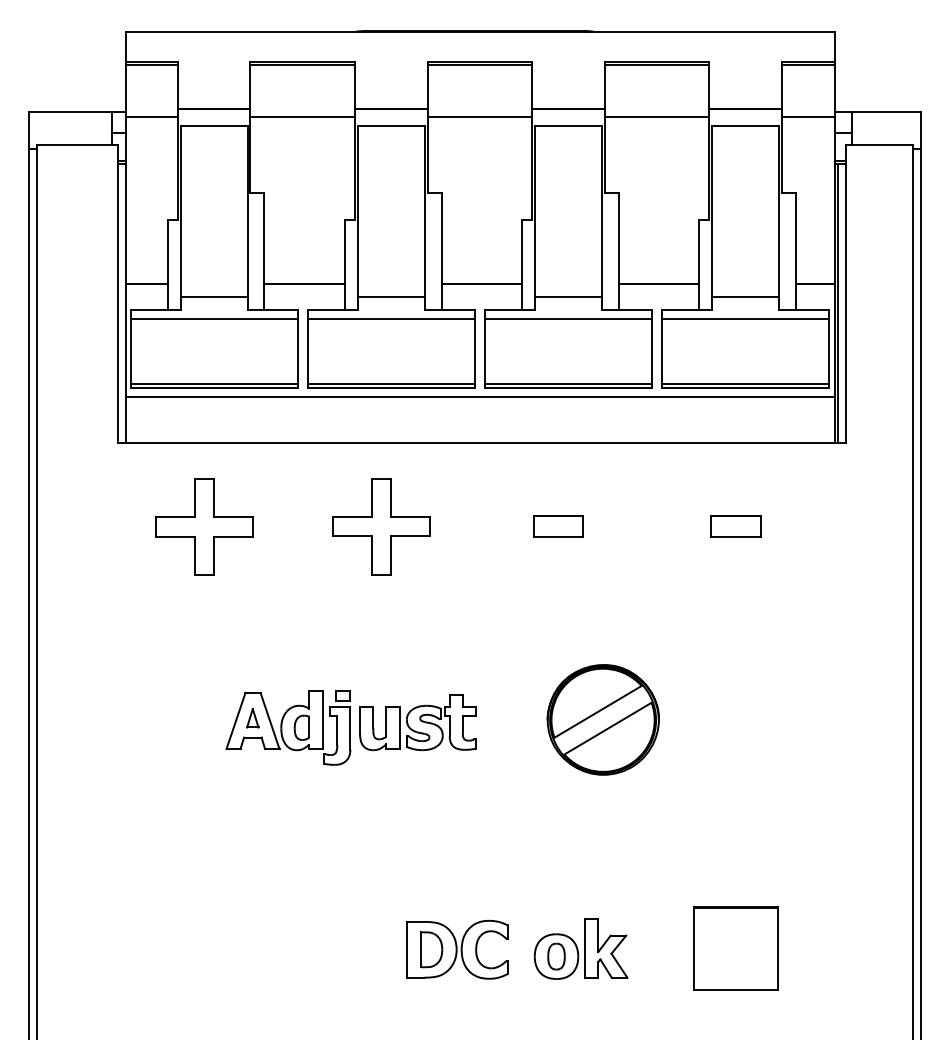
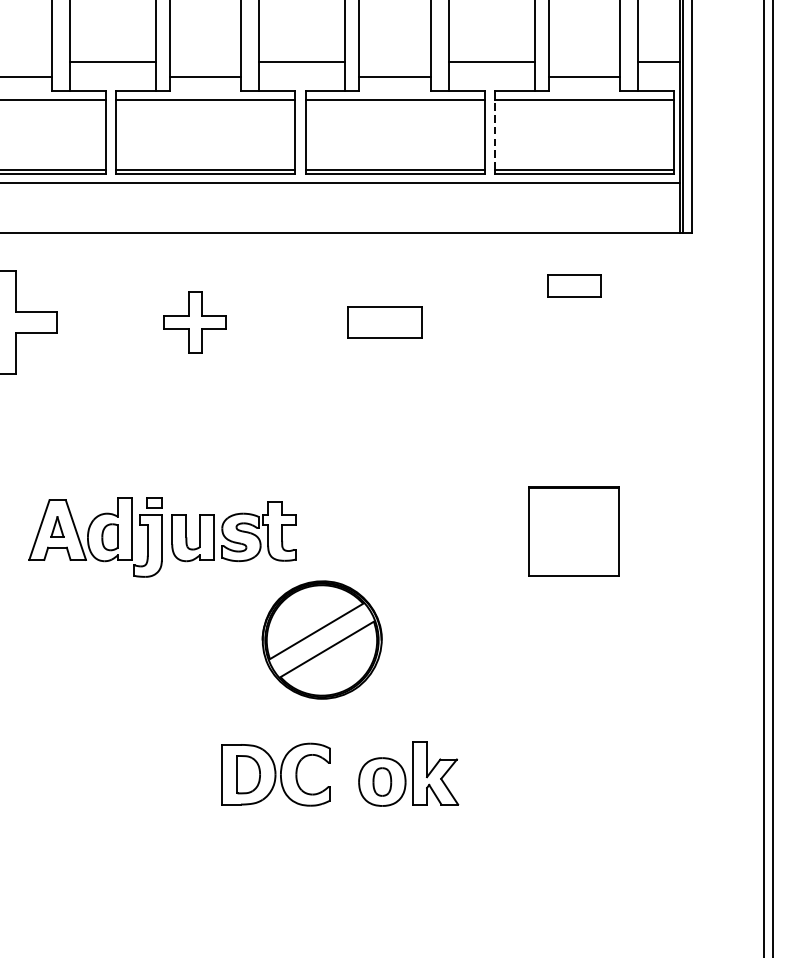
line: (661, 351) -> (494, 134), solid -> dashed
part: (381, 526) -> (195, 321), size x0.6
part: (558, 526) -> (384, 321), size x1.4
part: (735, 526) -> (573, 285), moved
part: (602, 719) -> (321, 639), moved
part: (735, 948) -> (573, 531), moved

